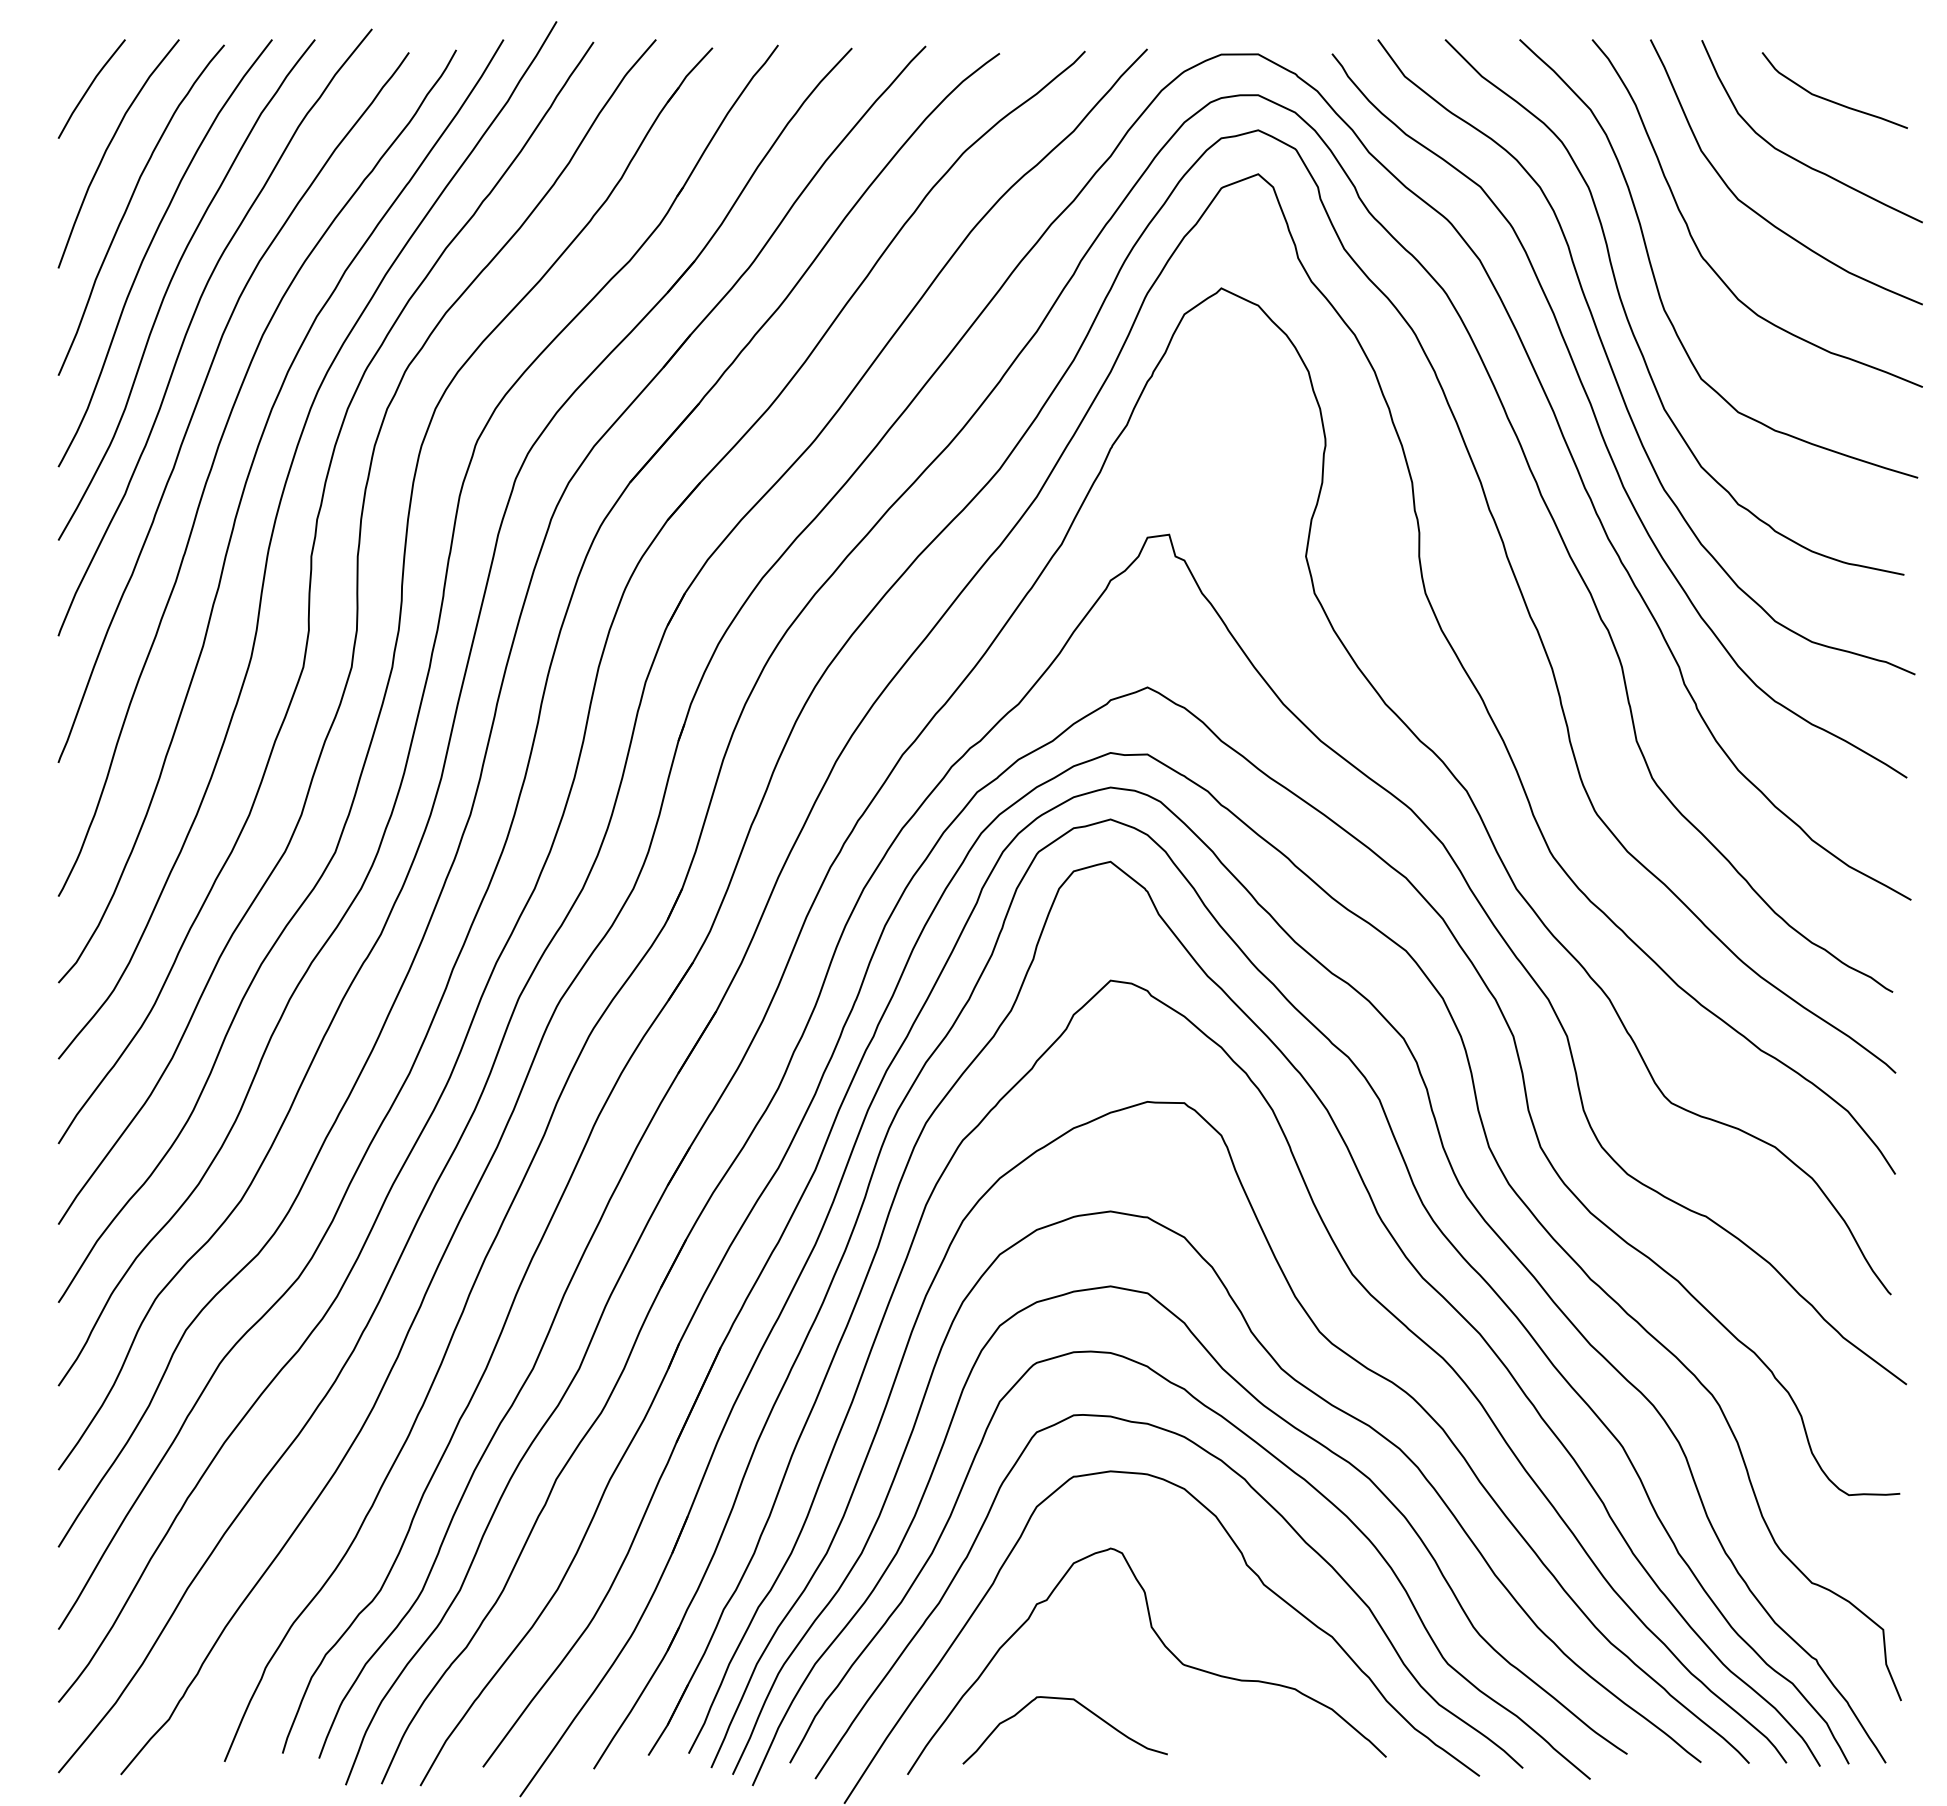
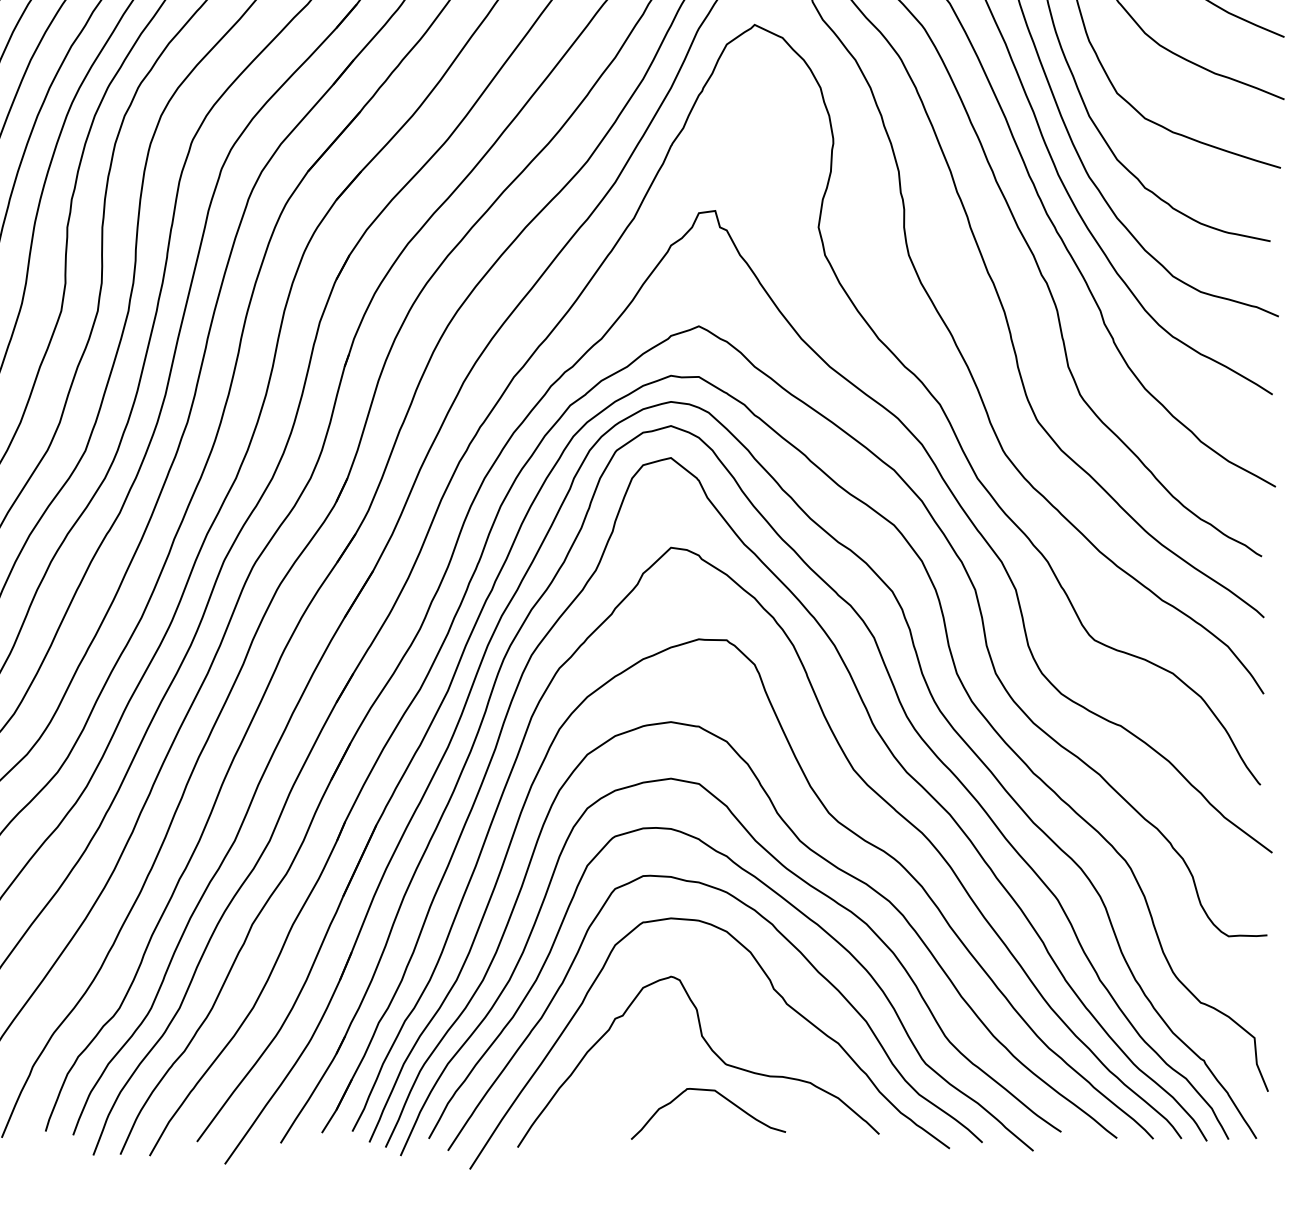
curve: (1081, 1706) -> (720, 1095), moved

